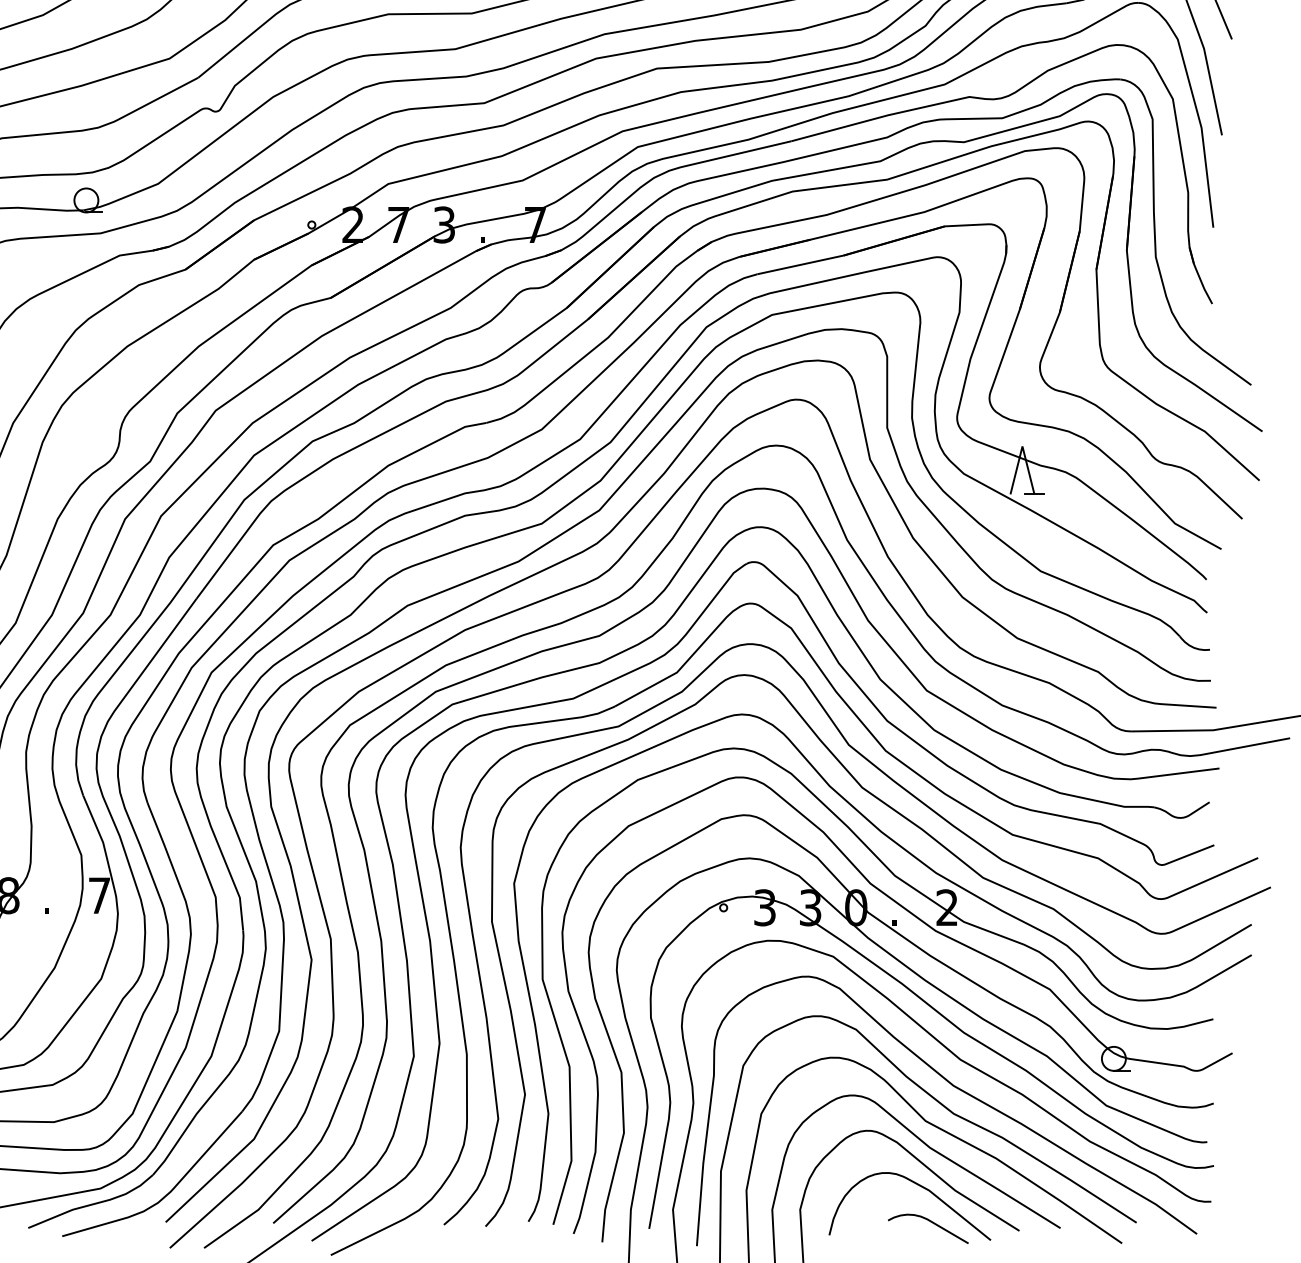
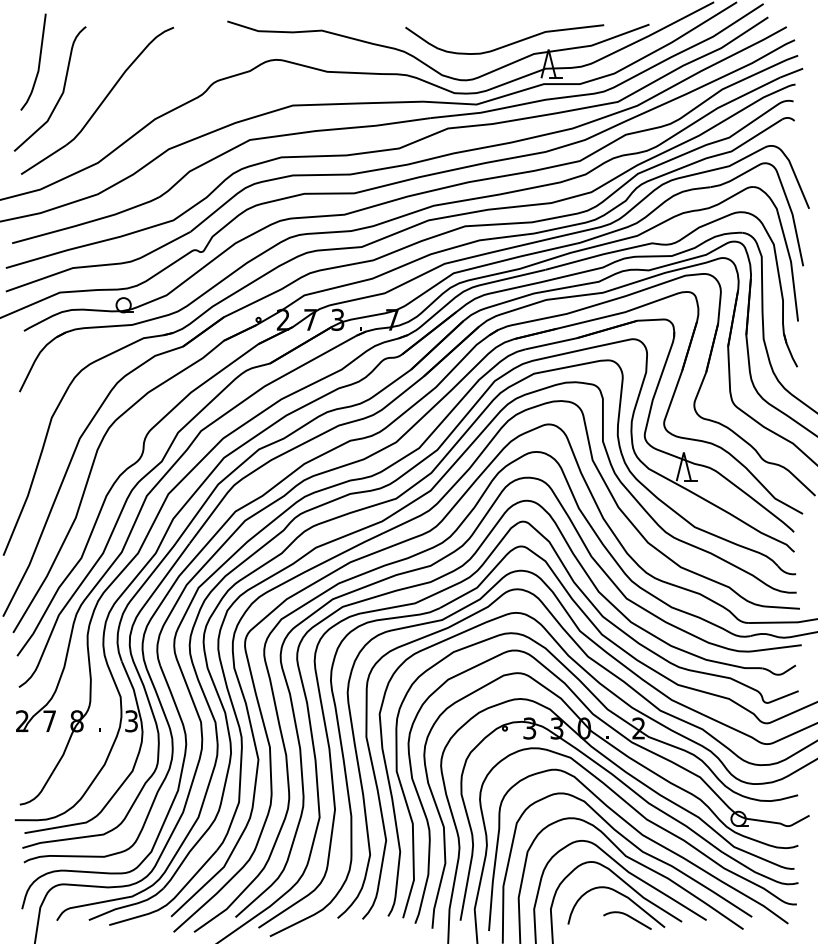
text: (99, 896) -> (131, 721), 7 -> 3

